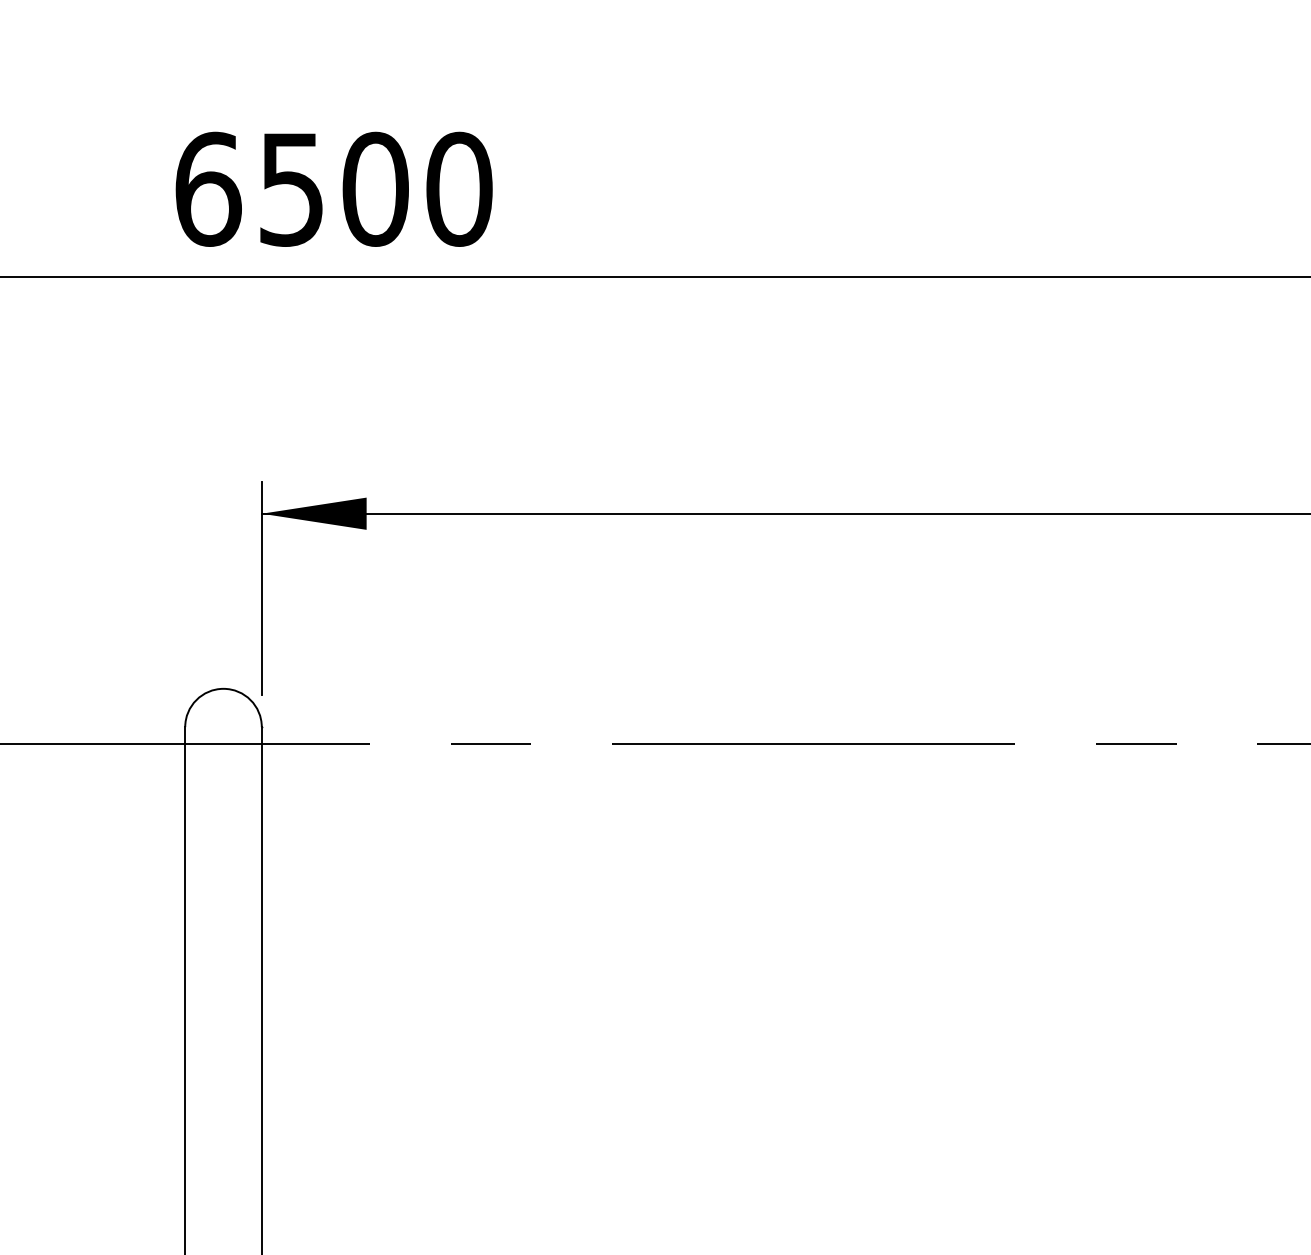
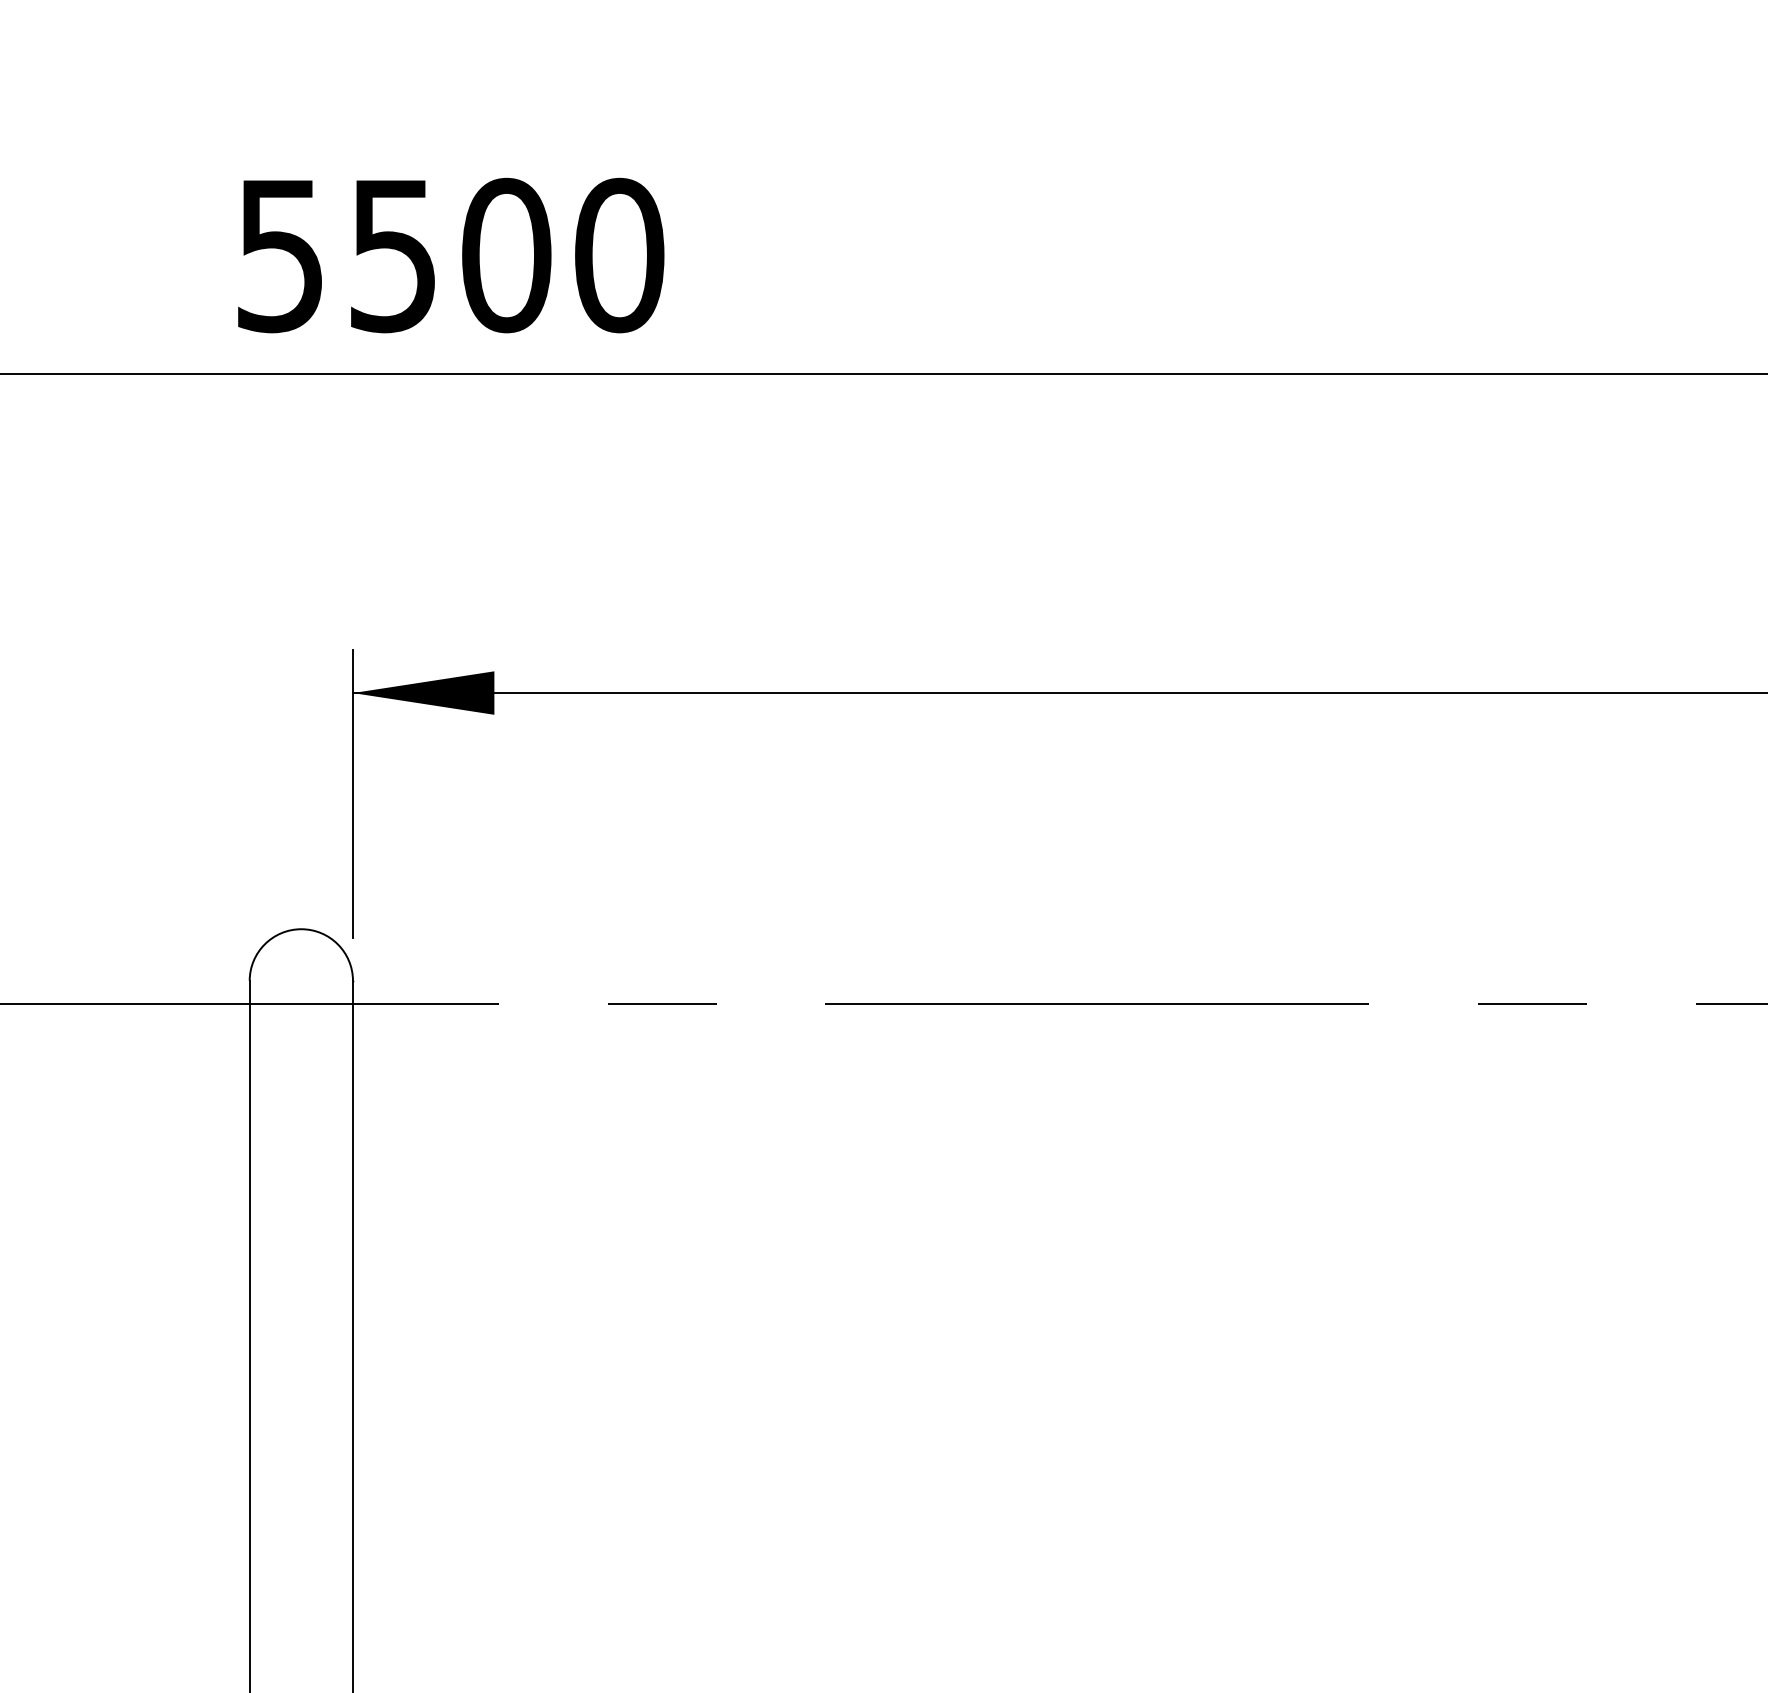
text: (208, 189) -> (281, 255), 6500 -> 5500

